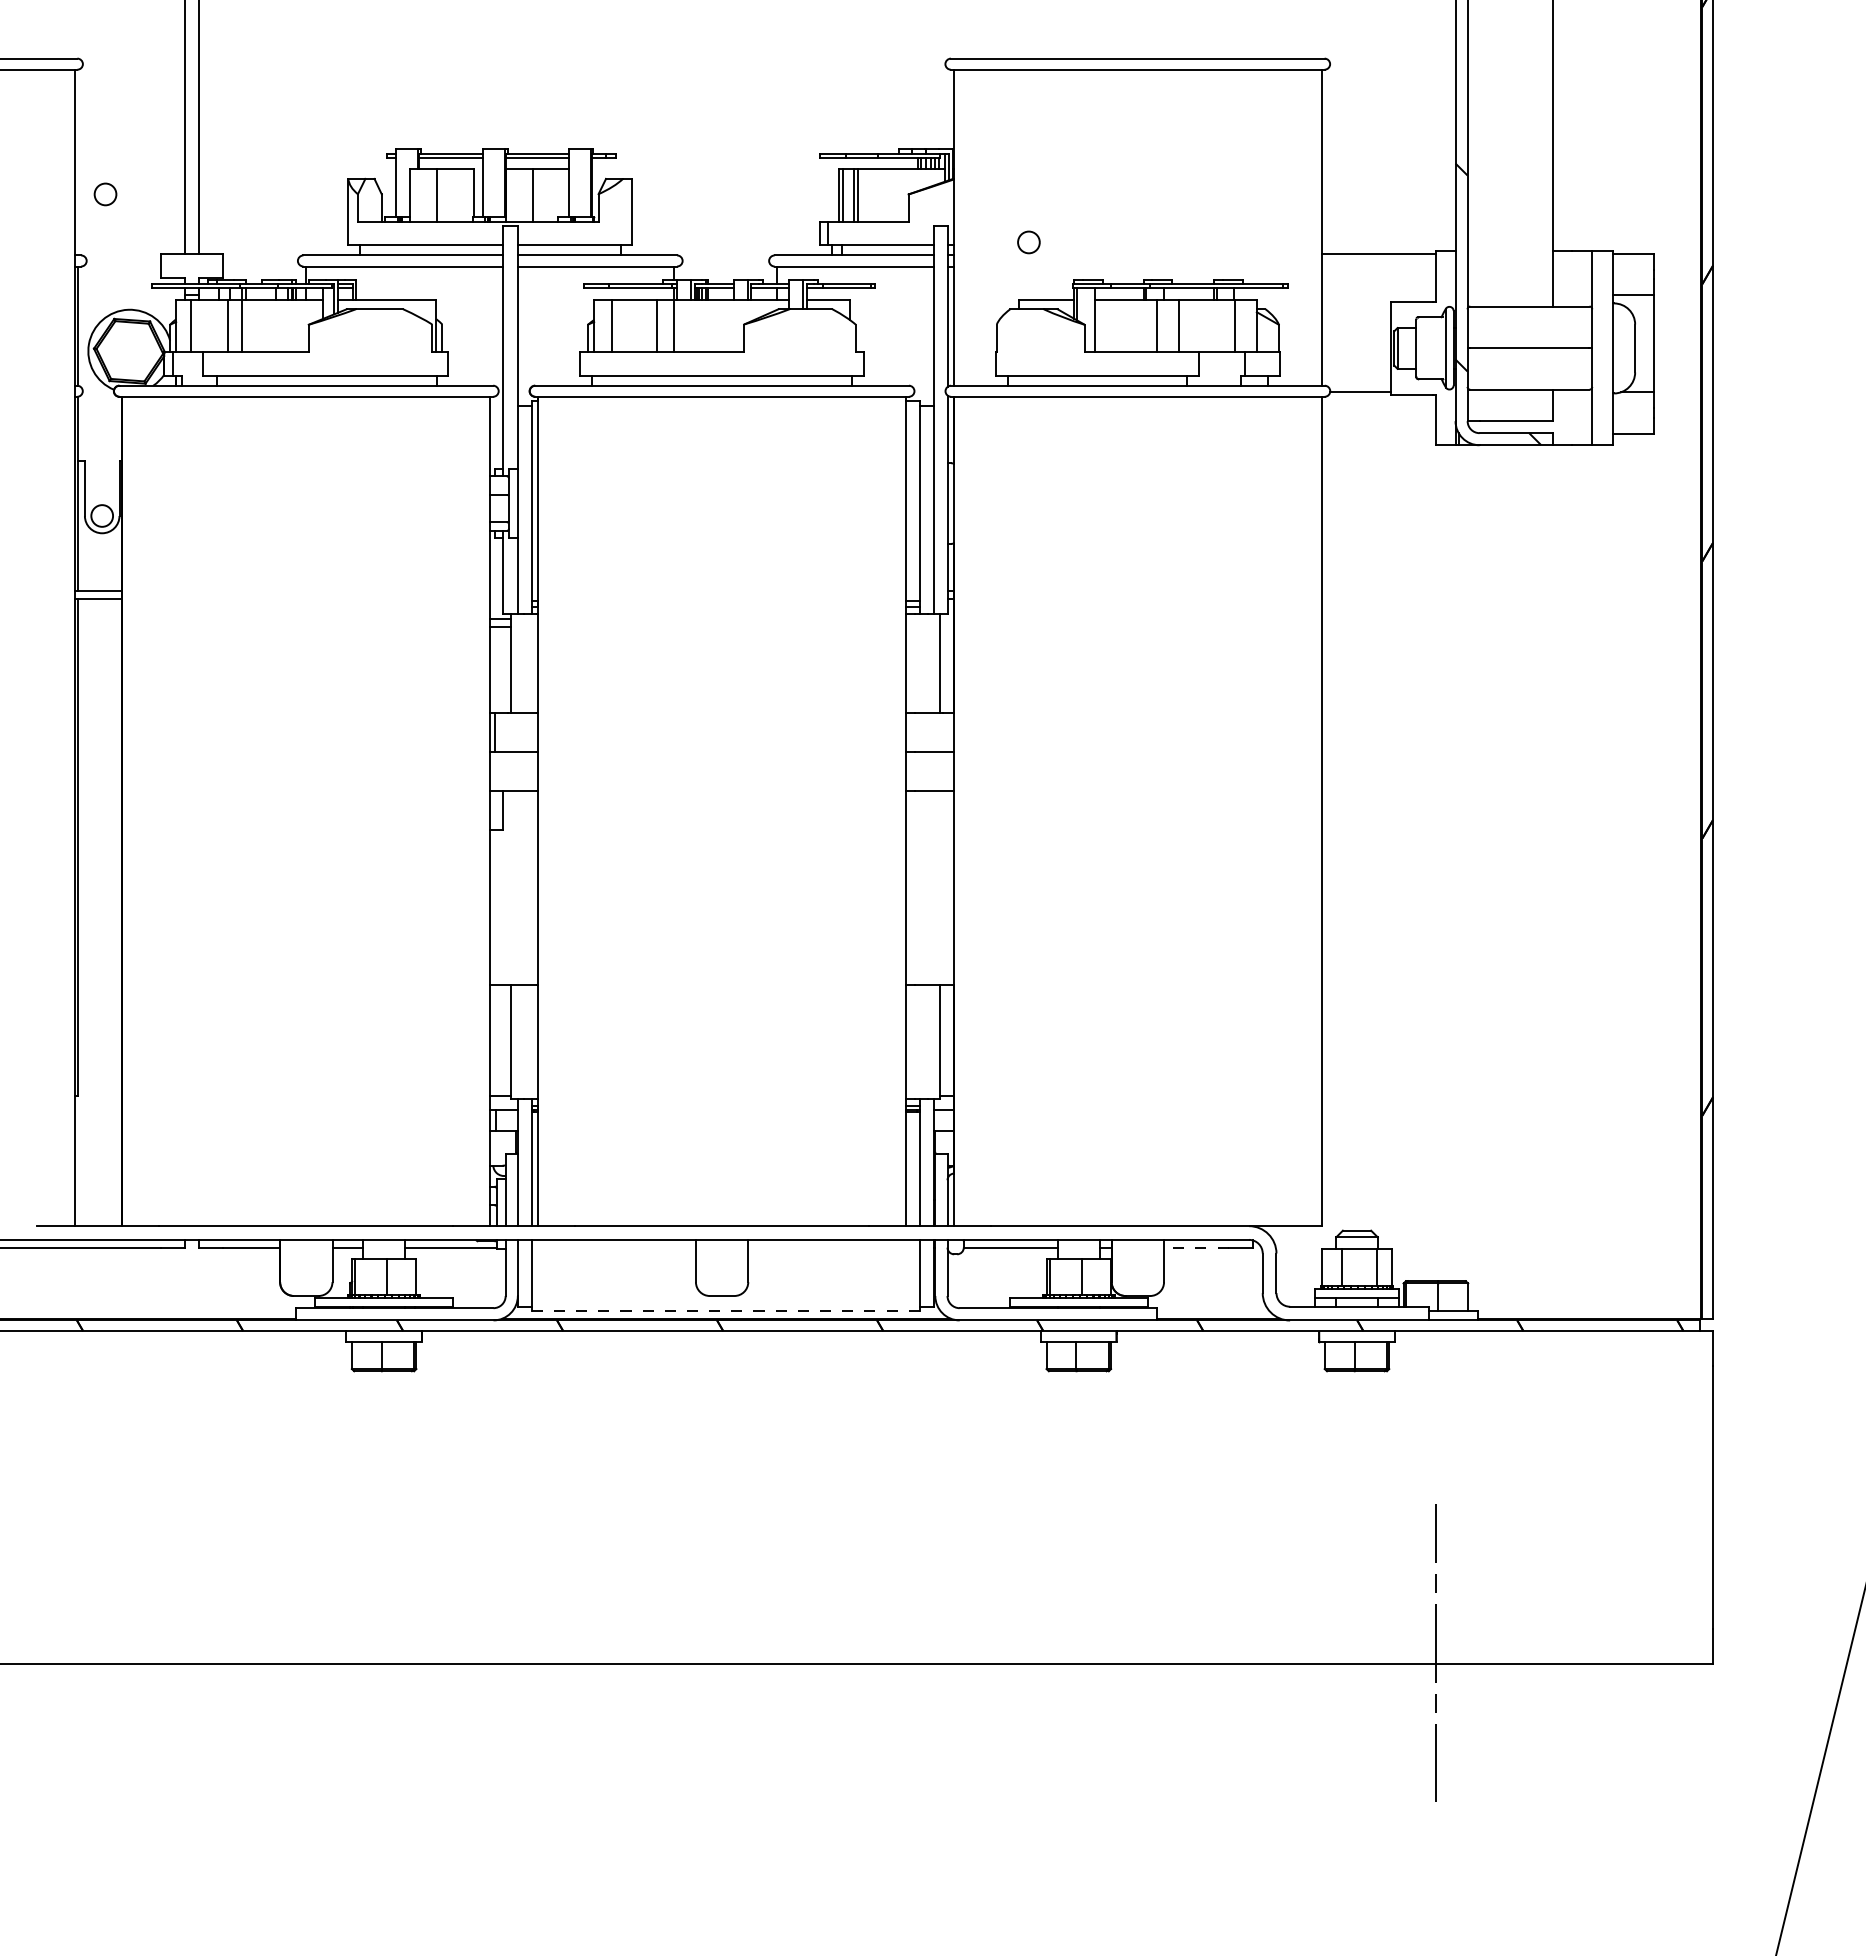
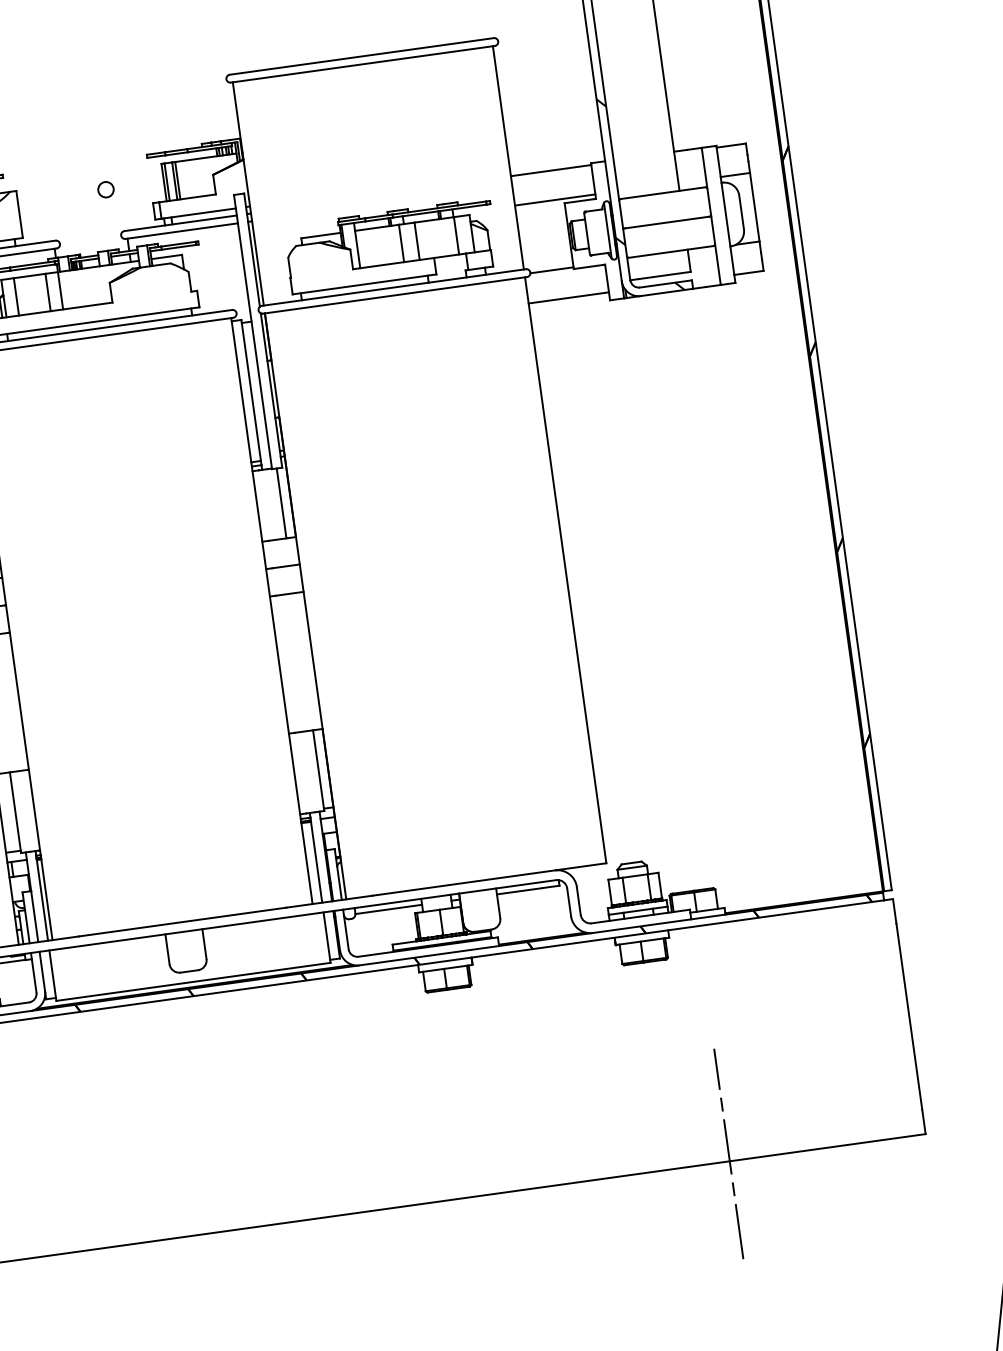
circle: (1028, 242) -> (105, 189), moved
line: (1378, 295) -> (555, 200), added
line: (1378, 433) -> (568, 297), added
line: (1195, 1248) -> (519, 891), dashed -> solid
line: (725, 1311) -> (193, 982), dashed -> solid

